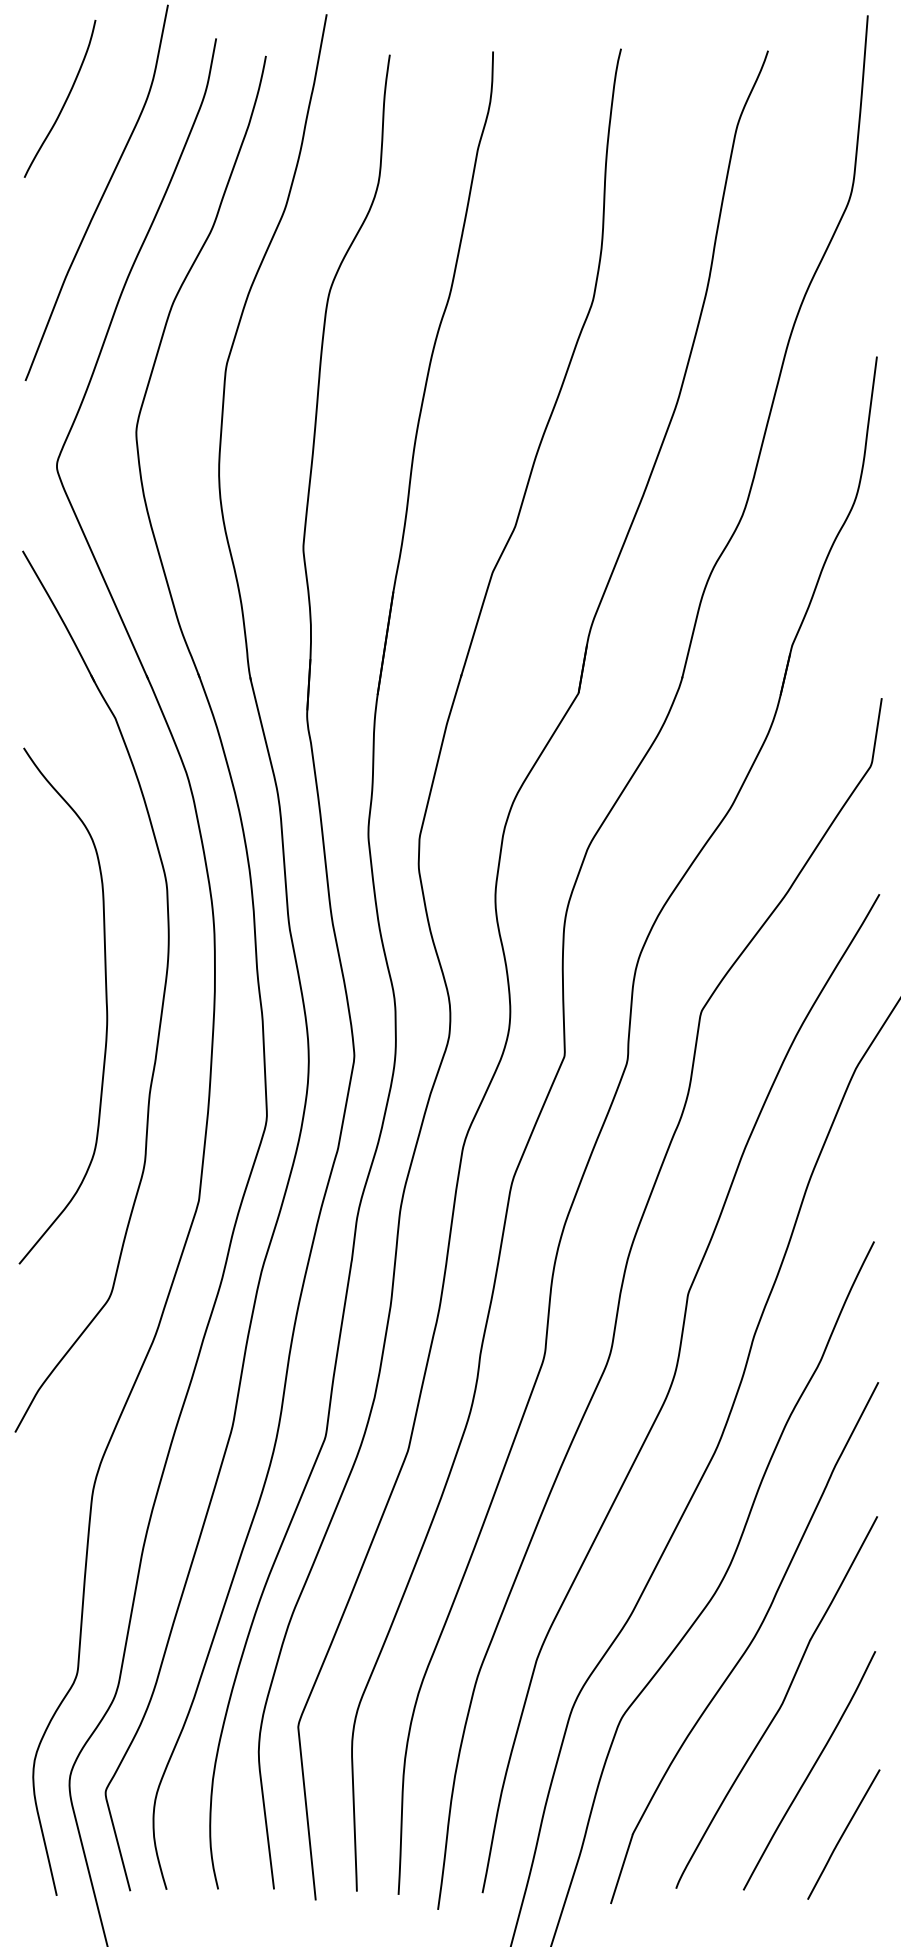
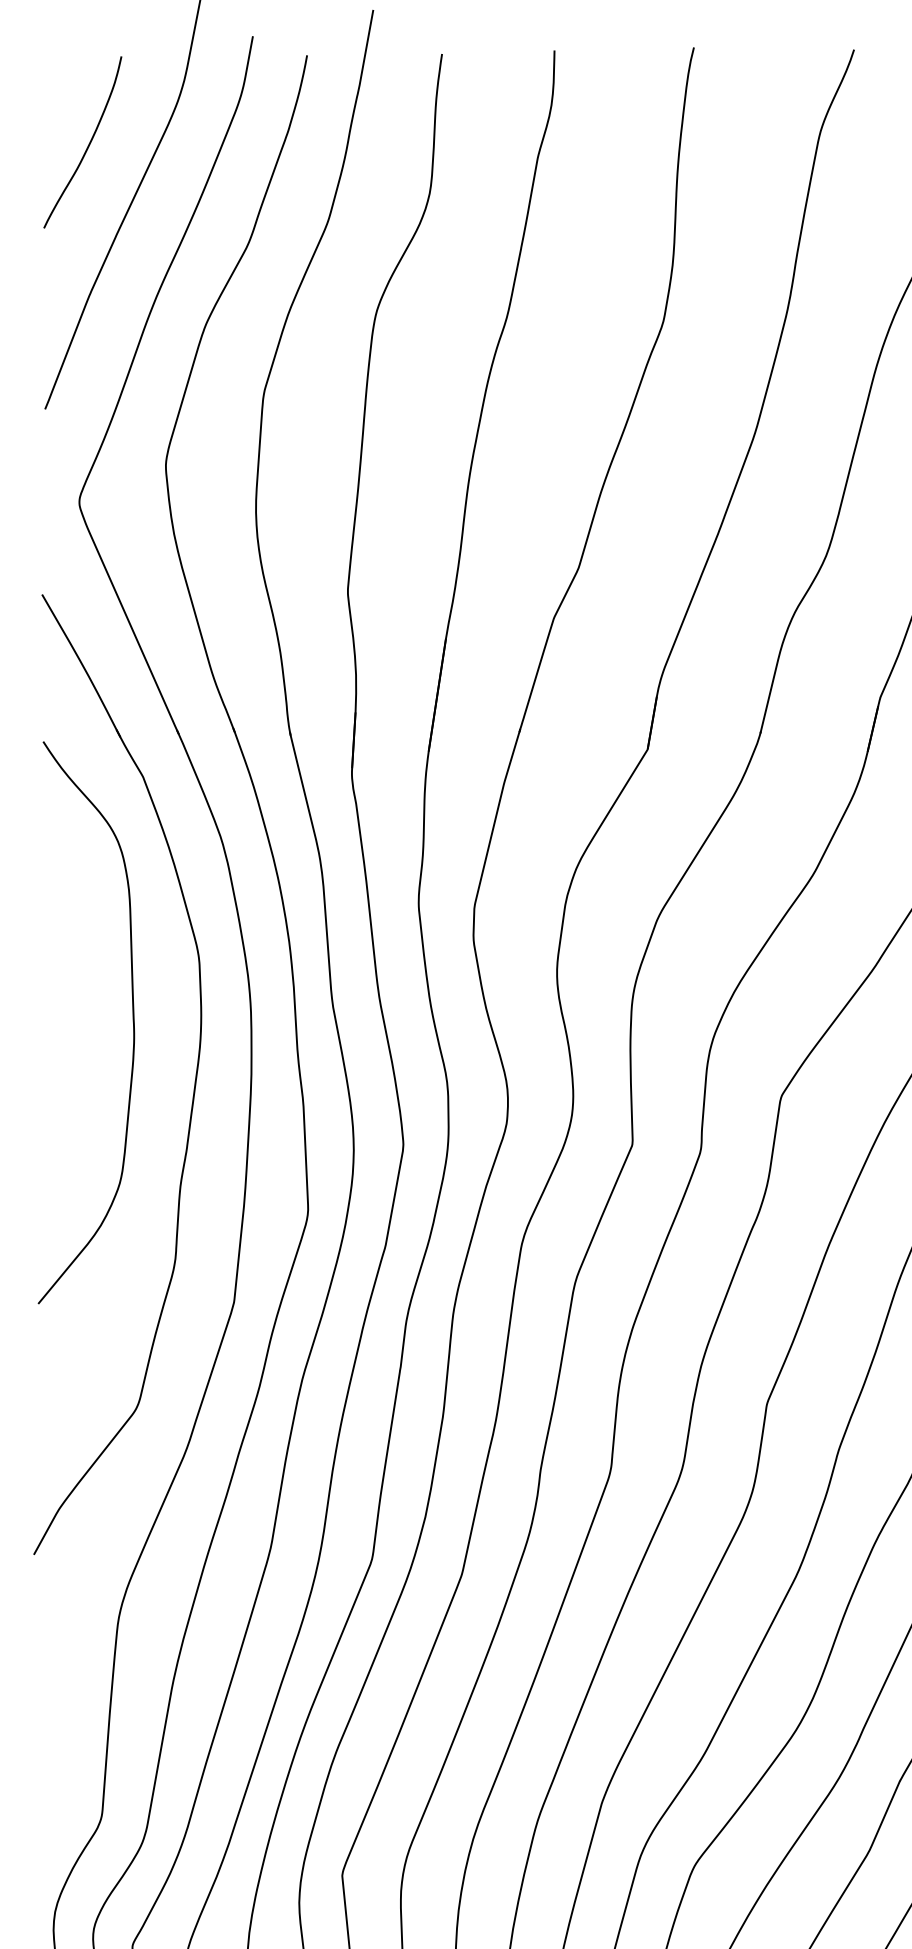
curve: (64, 101) -> (87, 145), moved
curve: (105, 1003) -> (132, 1019), moved

